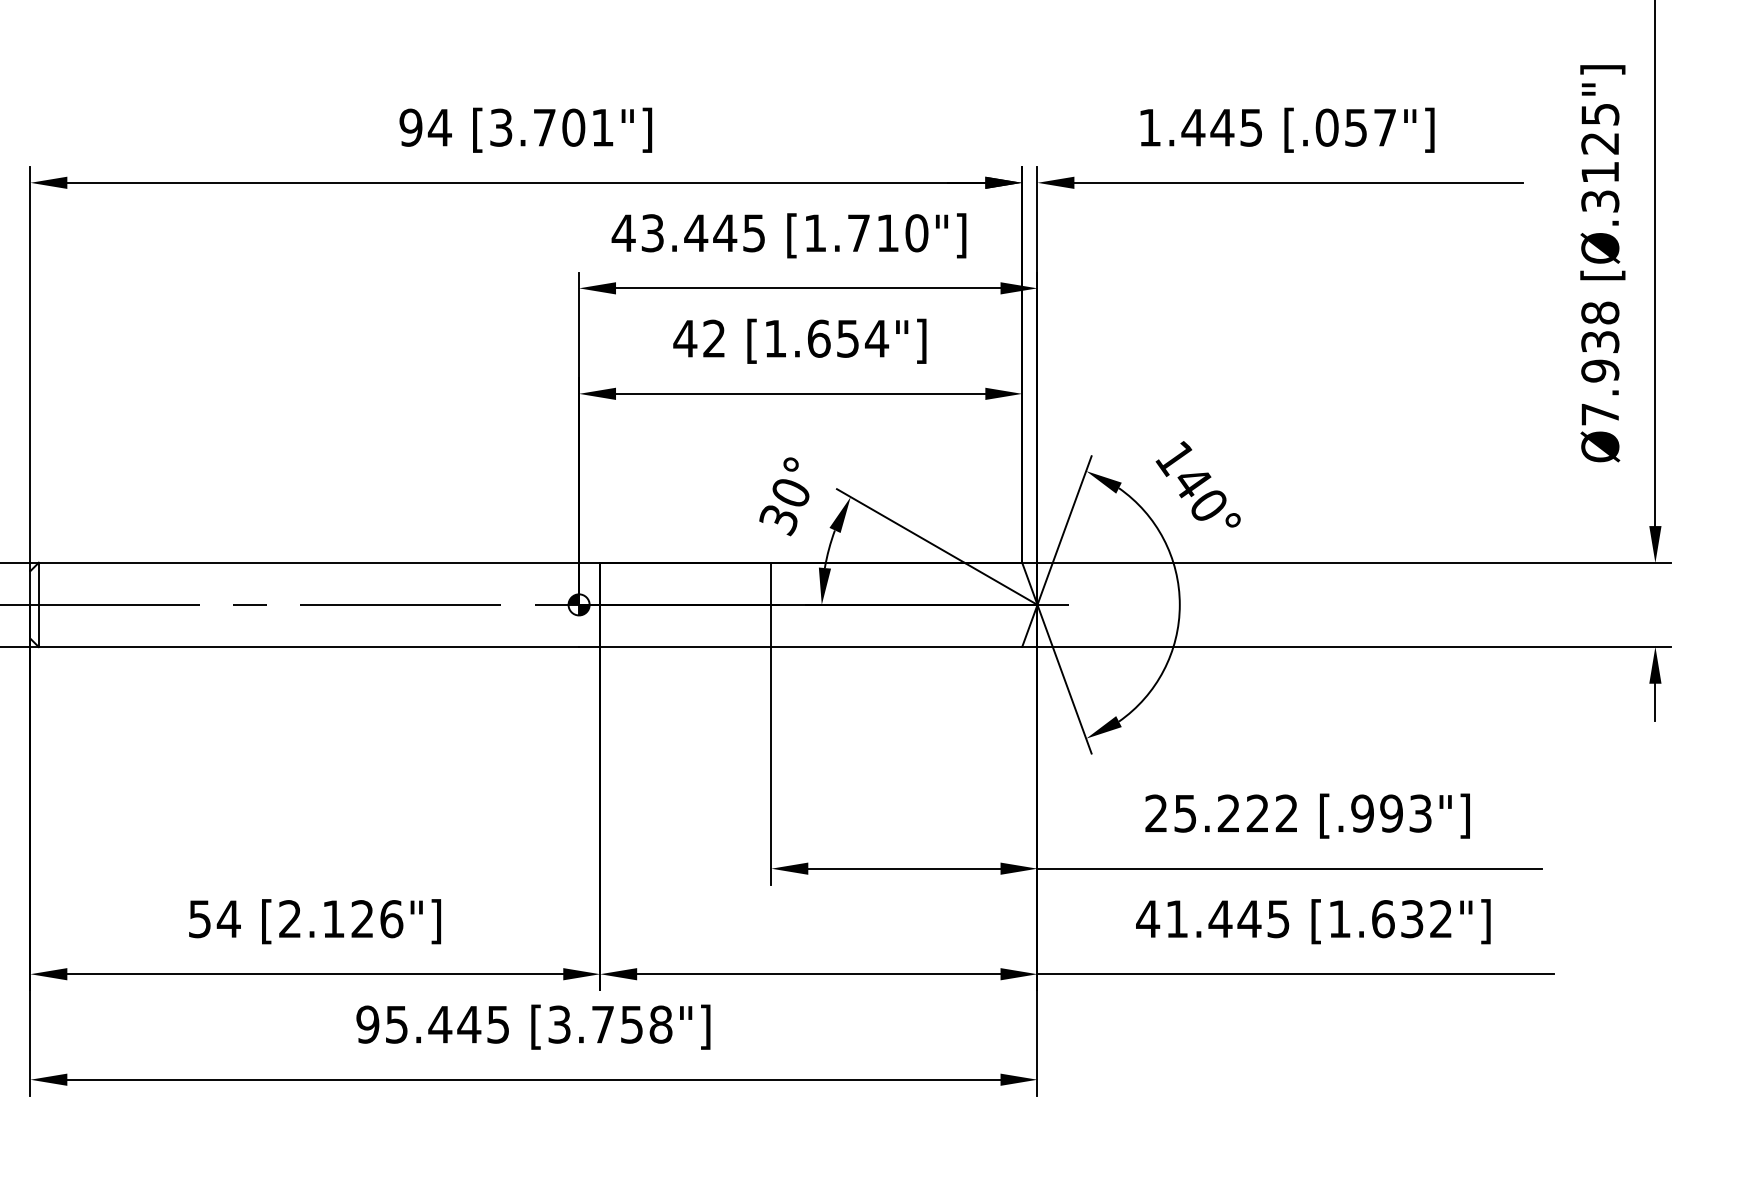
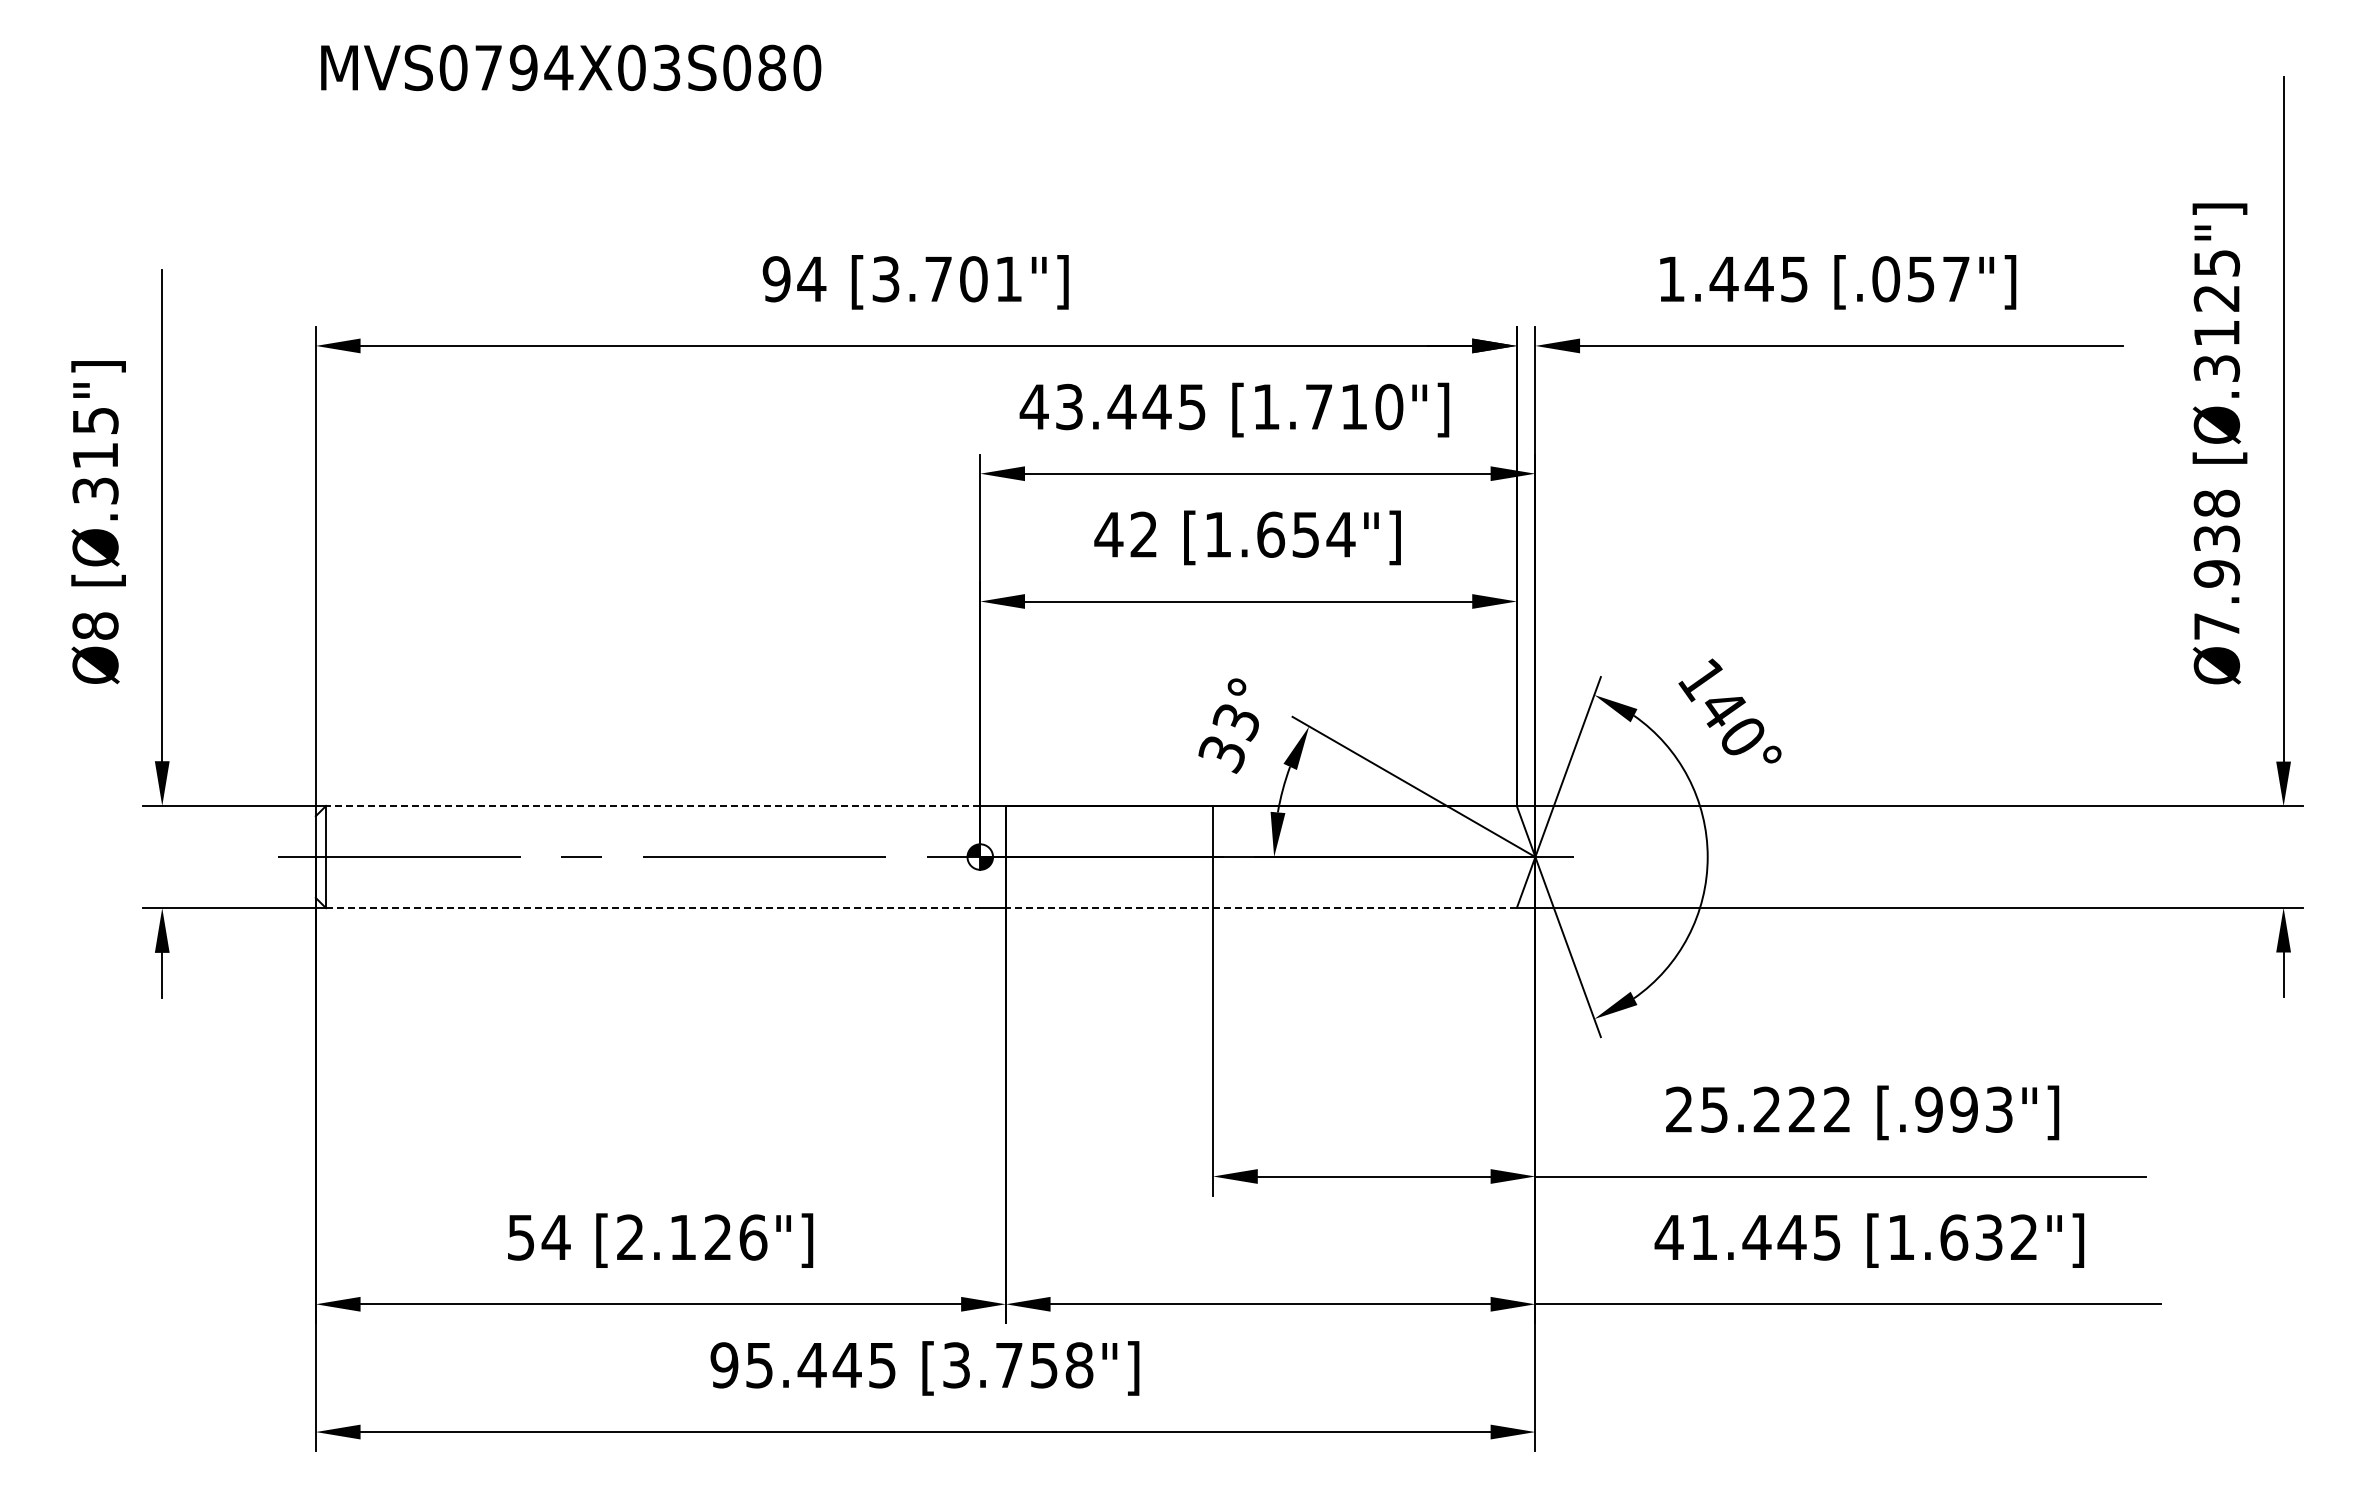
text: (789, 493) -> (1235, 722), 30° -> 33°
line: (308, 562) -> (652, 805), solid -> dashed
line: (811, 646) -> (1261, 907), solid -> dashed
line: (309, 647) -> (653, 908), solid -> dashed

